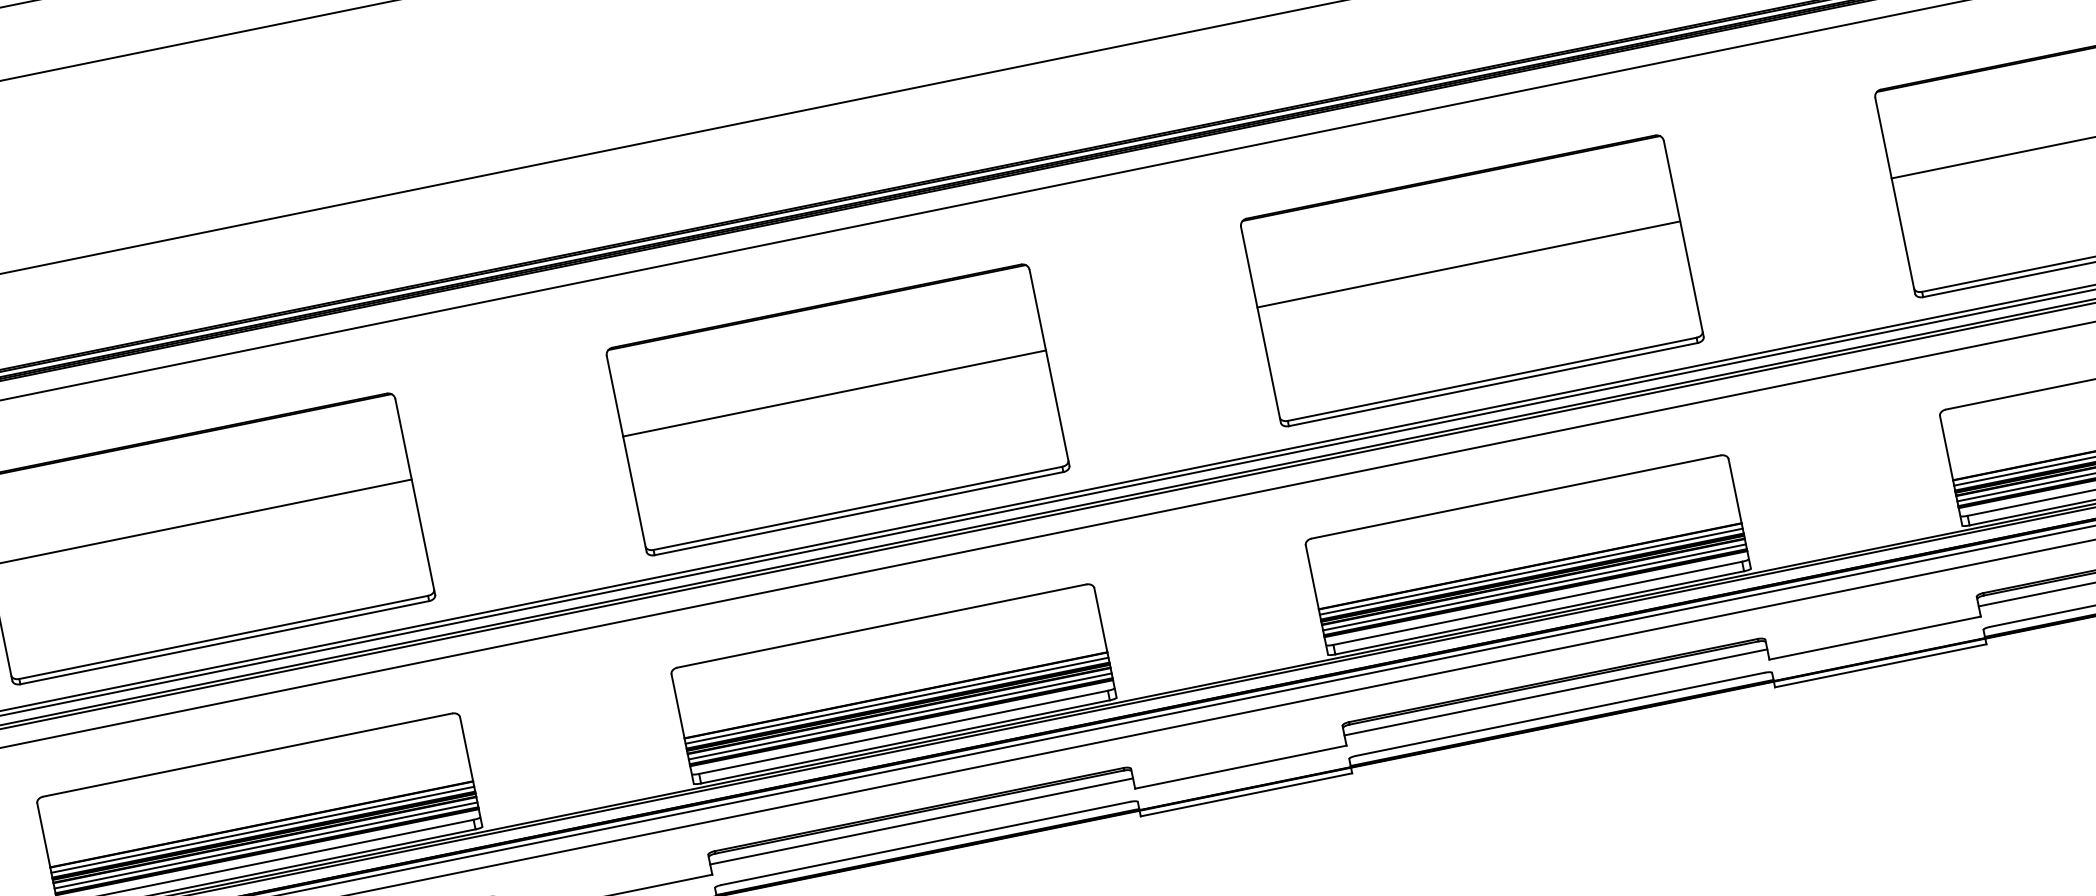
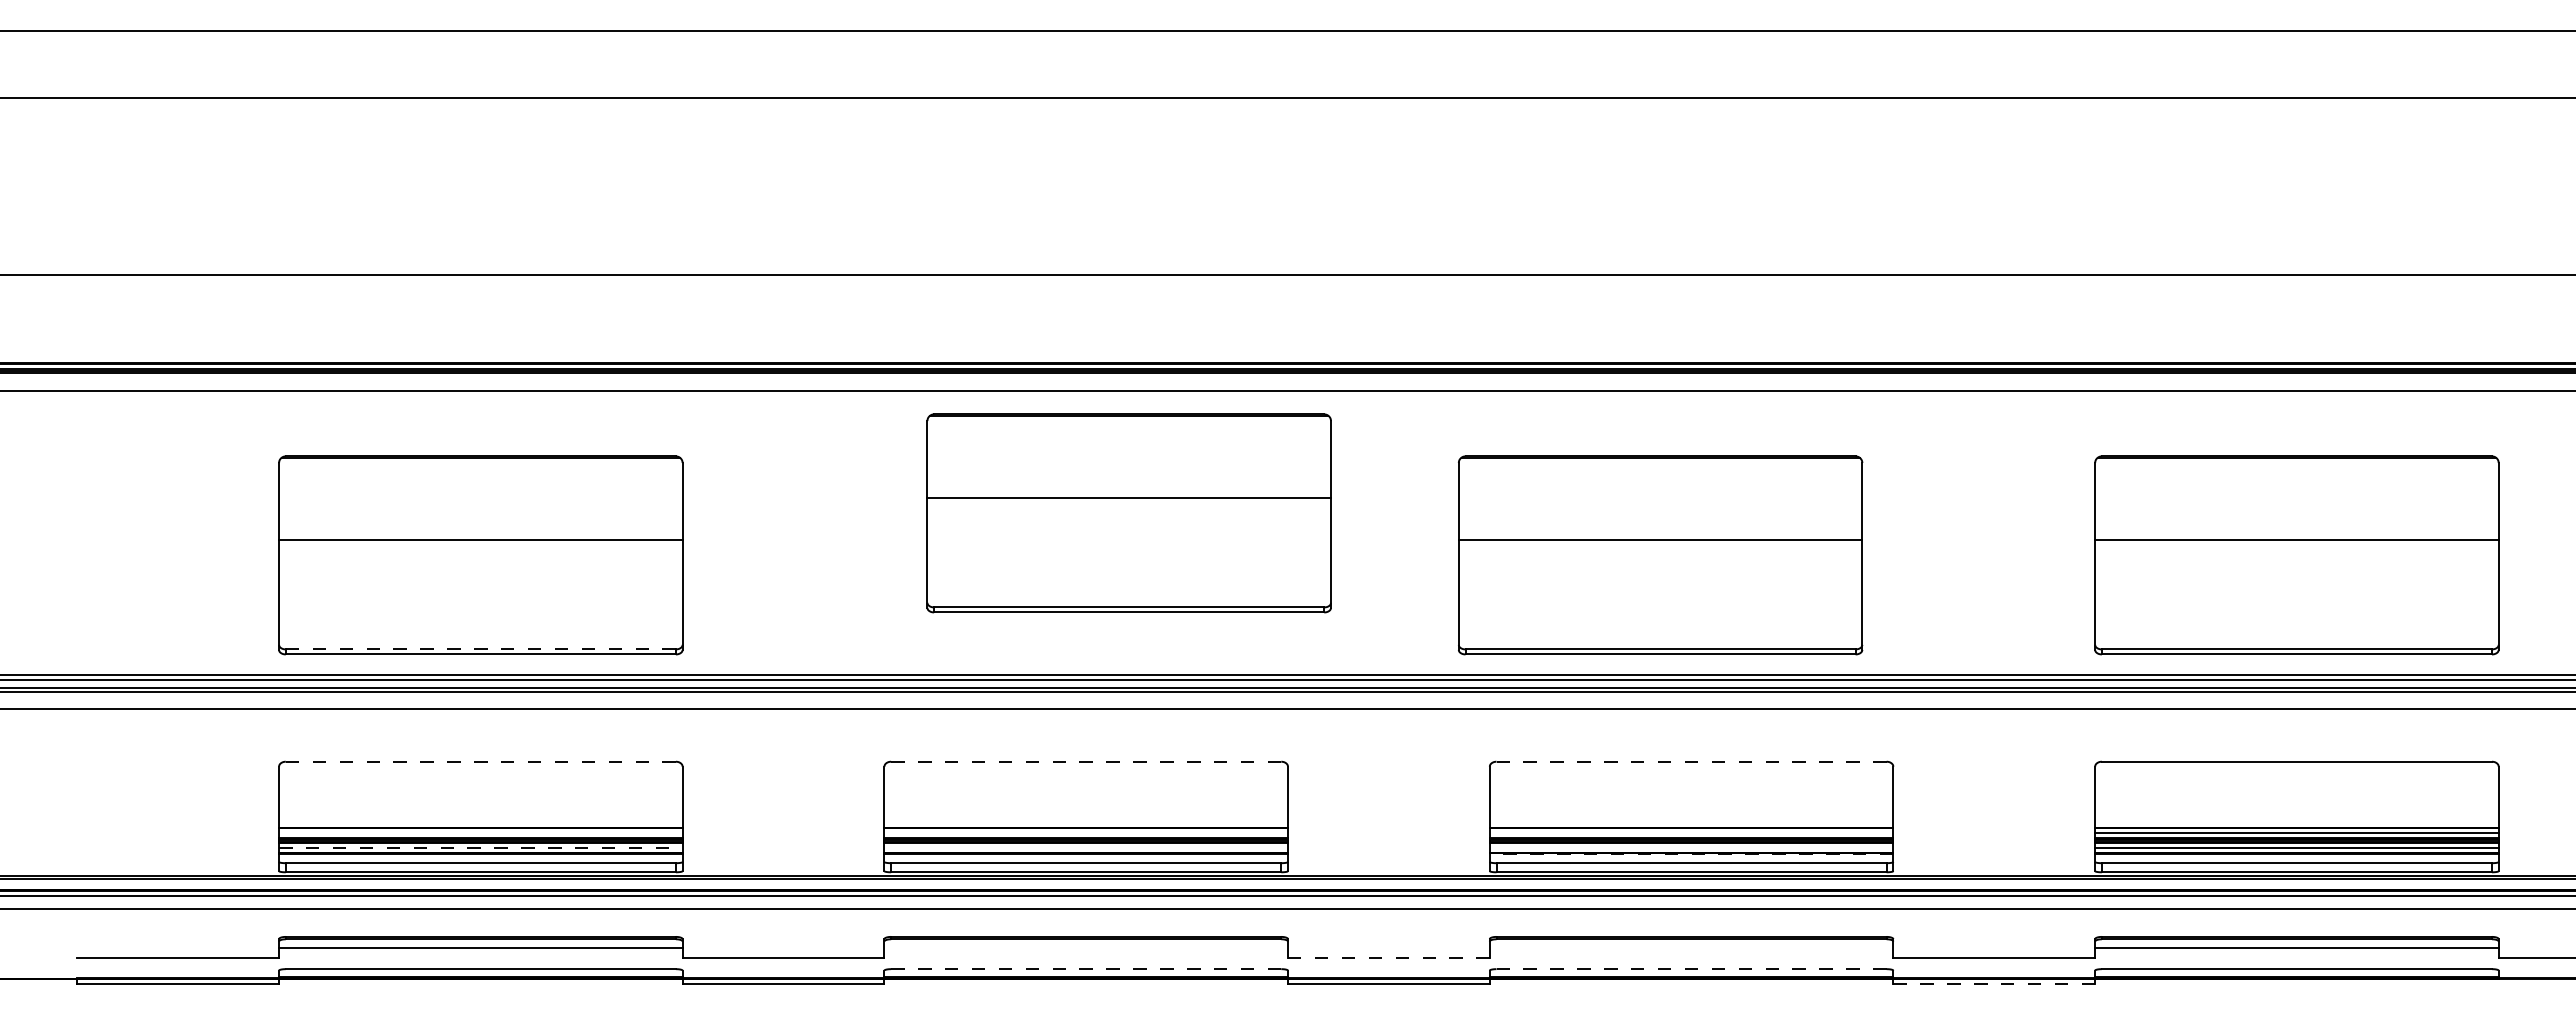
part: (1472, 280) -> (1660, 555), moved
part: (837, 410) -> (1128, 513), moved
line: (1516, 496) -> (1691, 761), solid -> dashed
line: (1531, 572) -> (1691, 833), removed
line: (1534, 587) -> (1691, 848), removed
line: (1535, 594) -> (1691, 854), solid -> dashed
line: (881, 625) -> (1085, 761), solid -> dashed
line: (223, 637) -> (480, 649), solid -> dashed
line: (1881, 665) -> (1994, 984), solid -> dashed
line: (1555, 692) -> (1691, 948), removed
line: (897, 701) -> (1086, 833), removed
line: (1560, 714) -> (1691, 969), solid -> dashed
line: (900, 716) -> (1086, 848), removed
line: (247, 754) -> (480, 761), solid -> dashed
line: (1240, 766) -> (1388, 957), solid -> dashed
line: (922, 821) -> (1086, 948), removed
line: (262, 830) -> (480, 833), removed
line: (925, 843) -> (1085, 969), solid -> dashed
line: (265, 846) -> (480, 848), solid -> dashed

